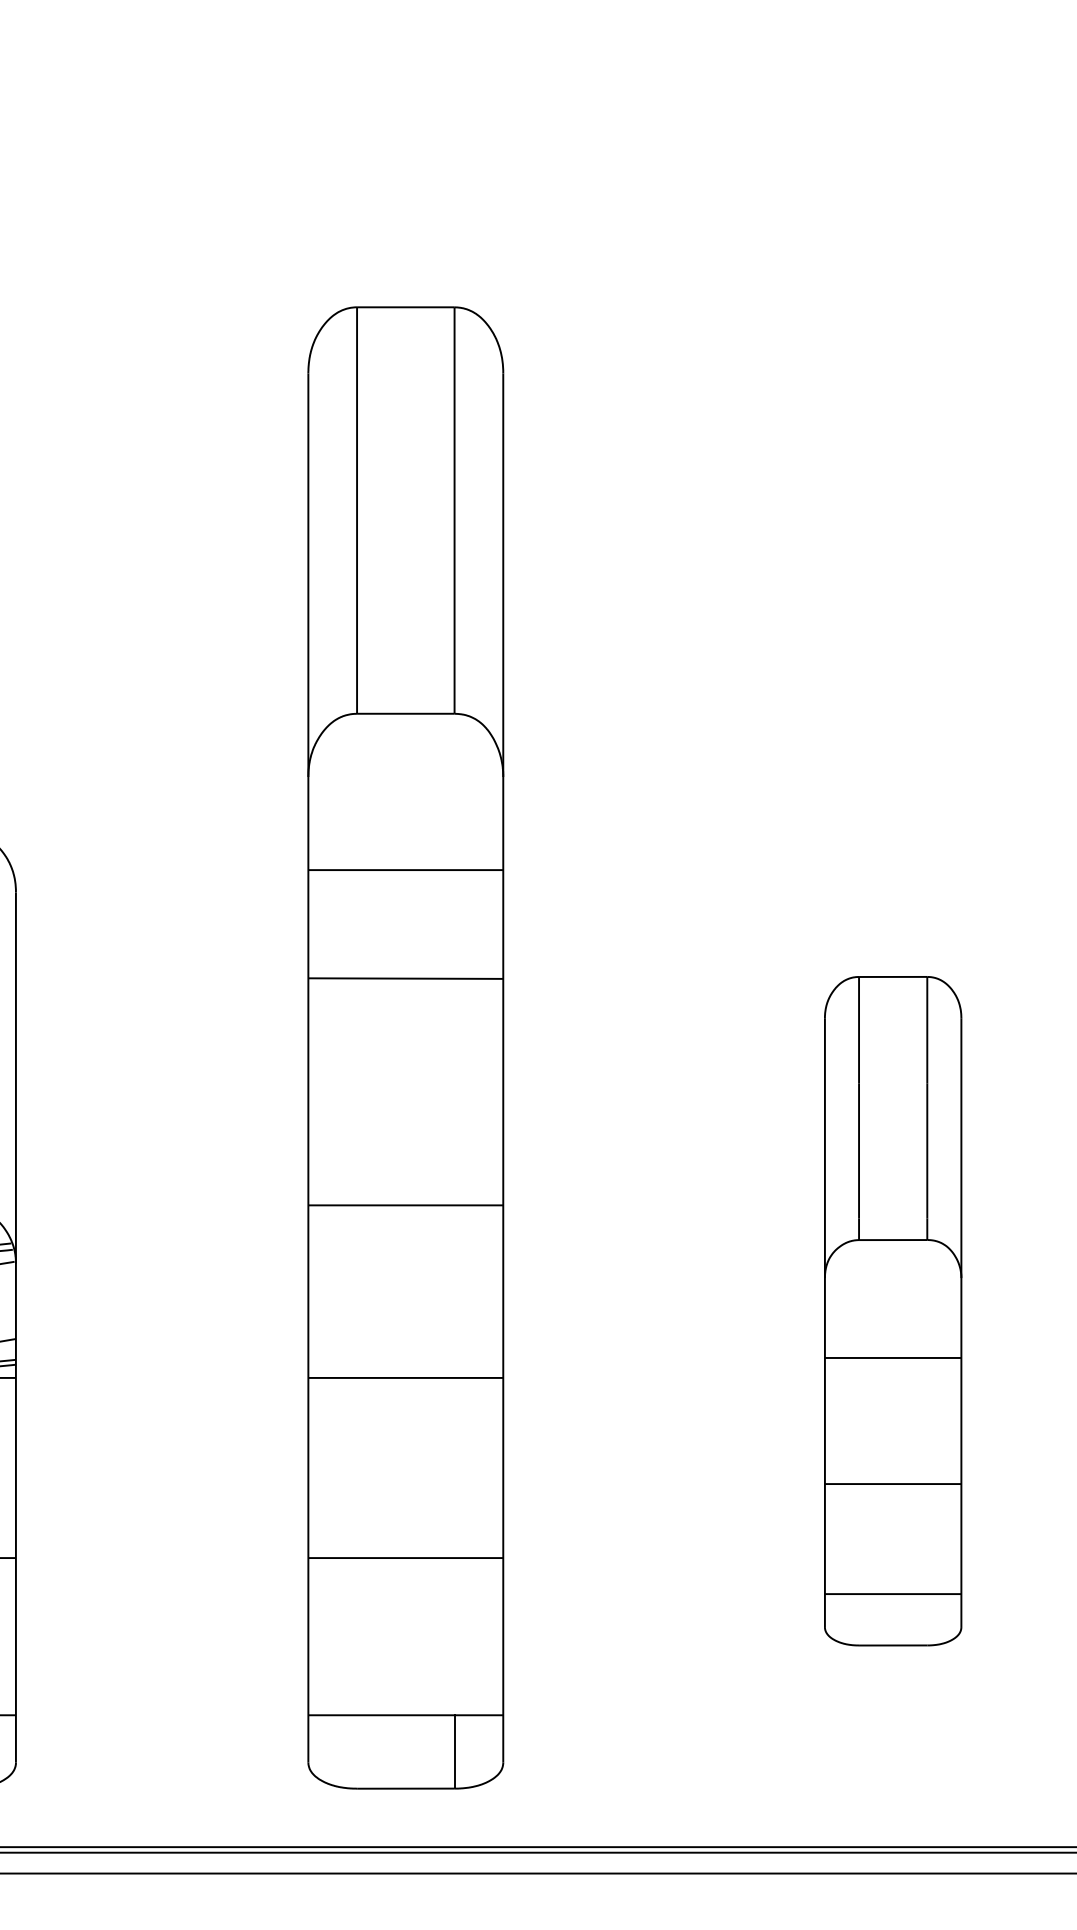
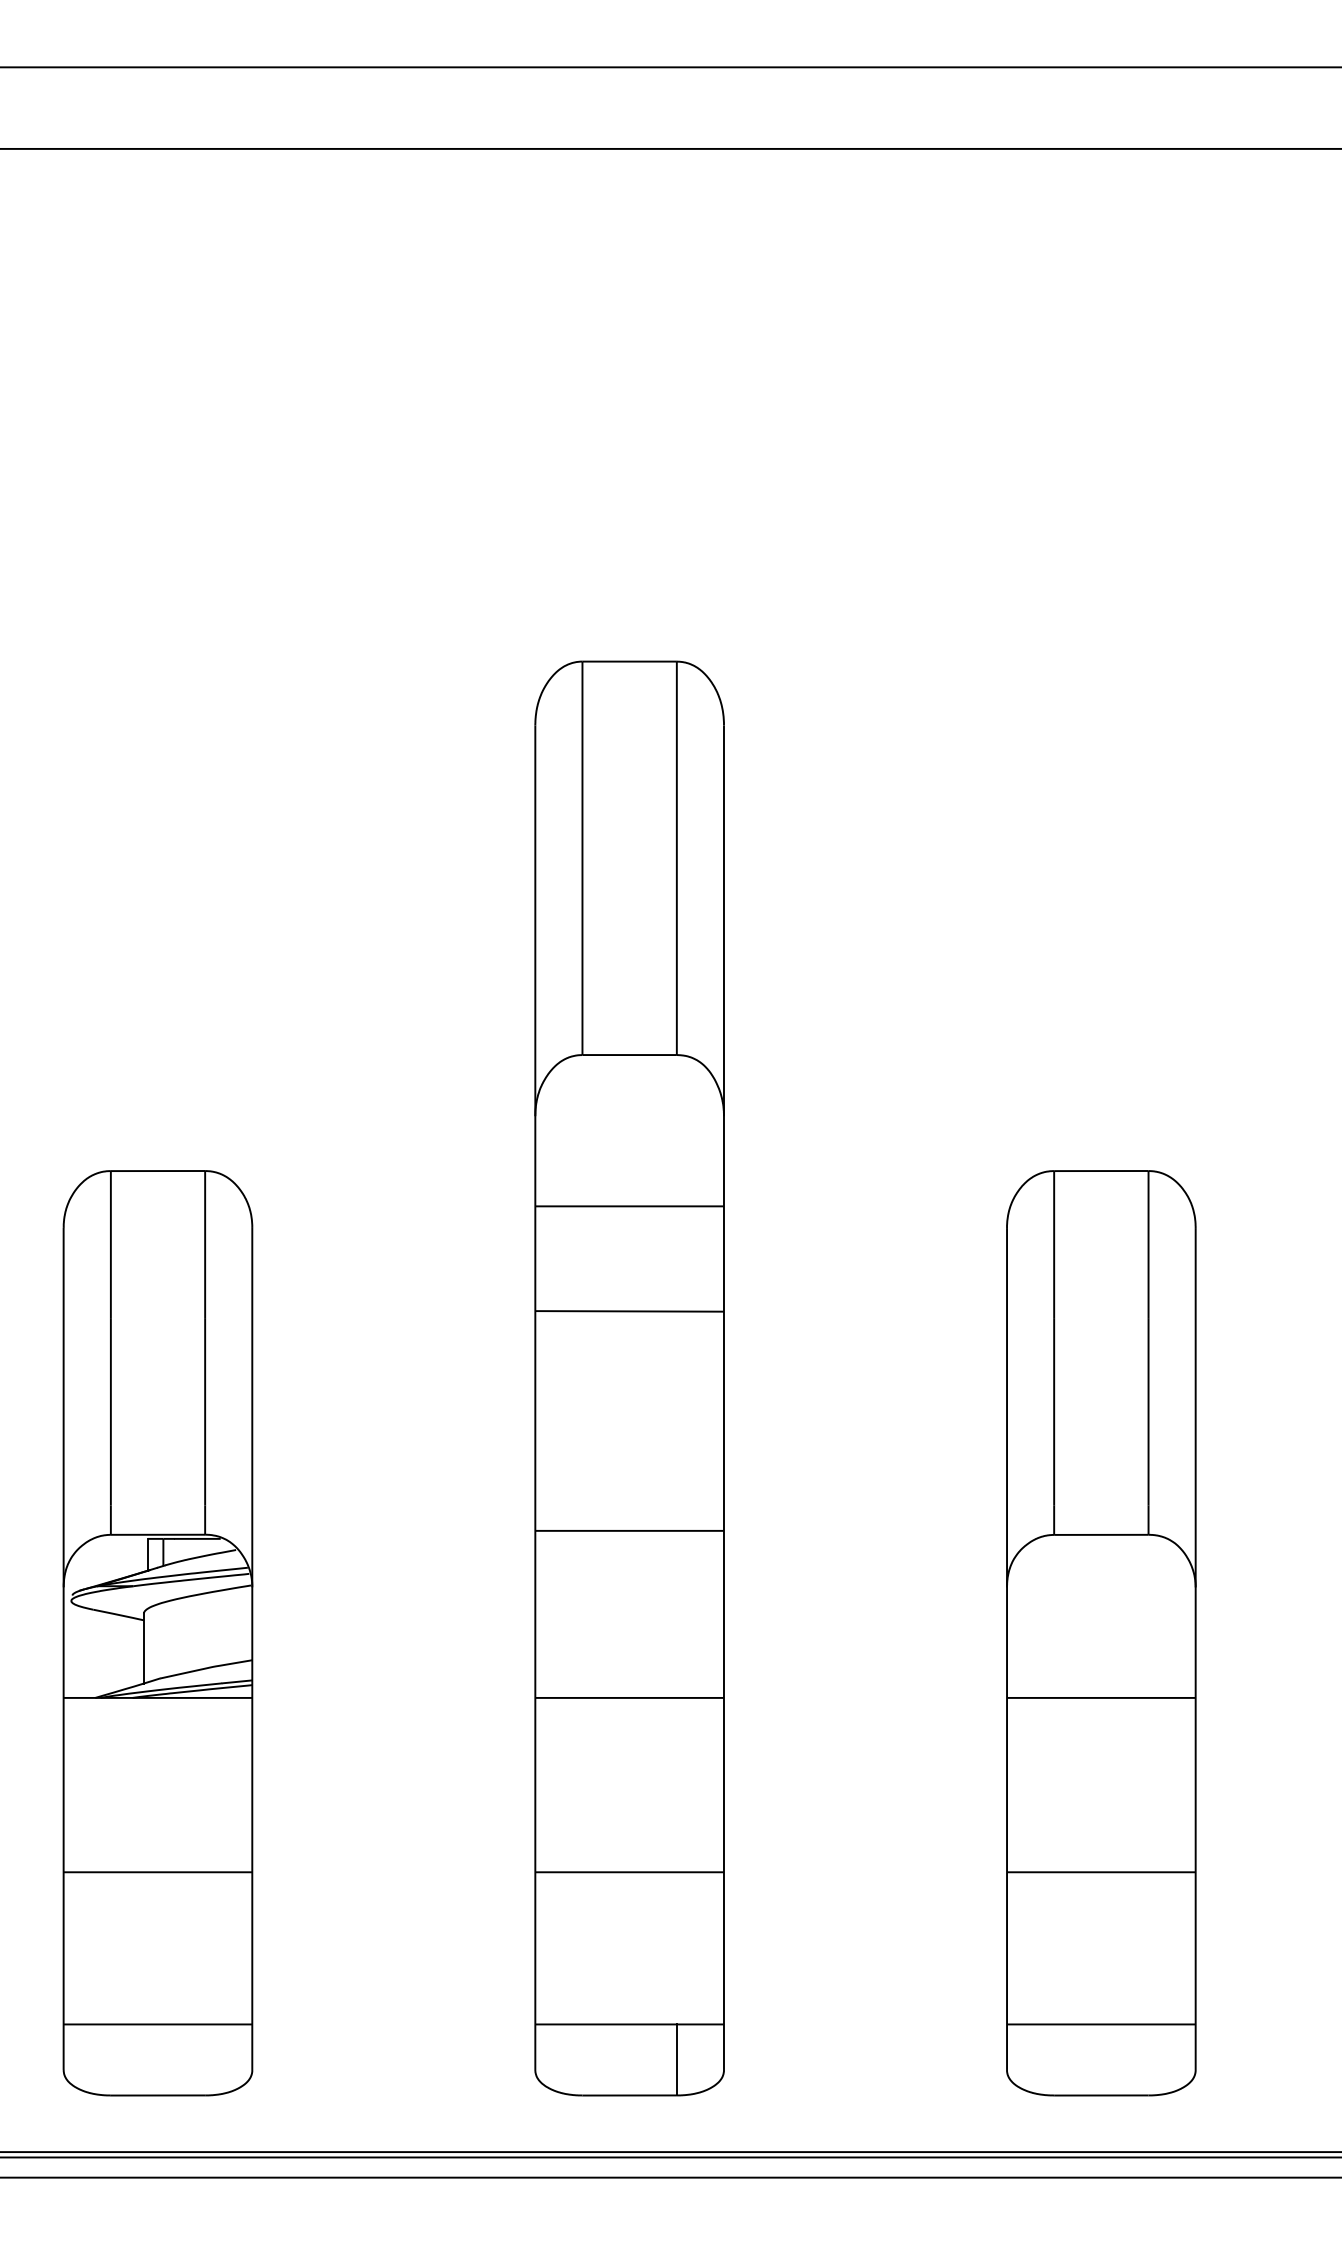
part: (893, 1311) -> (1101, 1633), size x1.43

